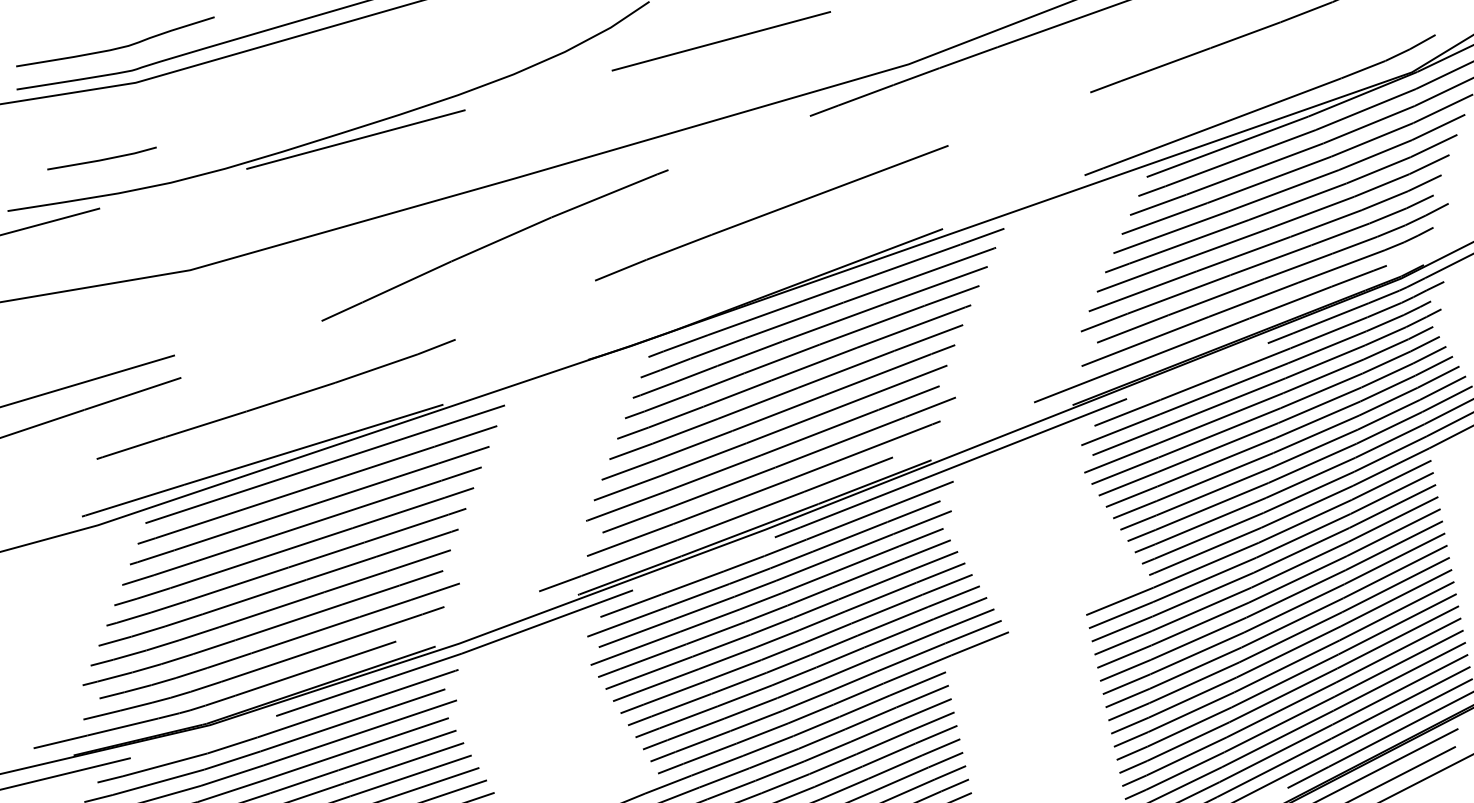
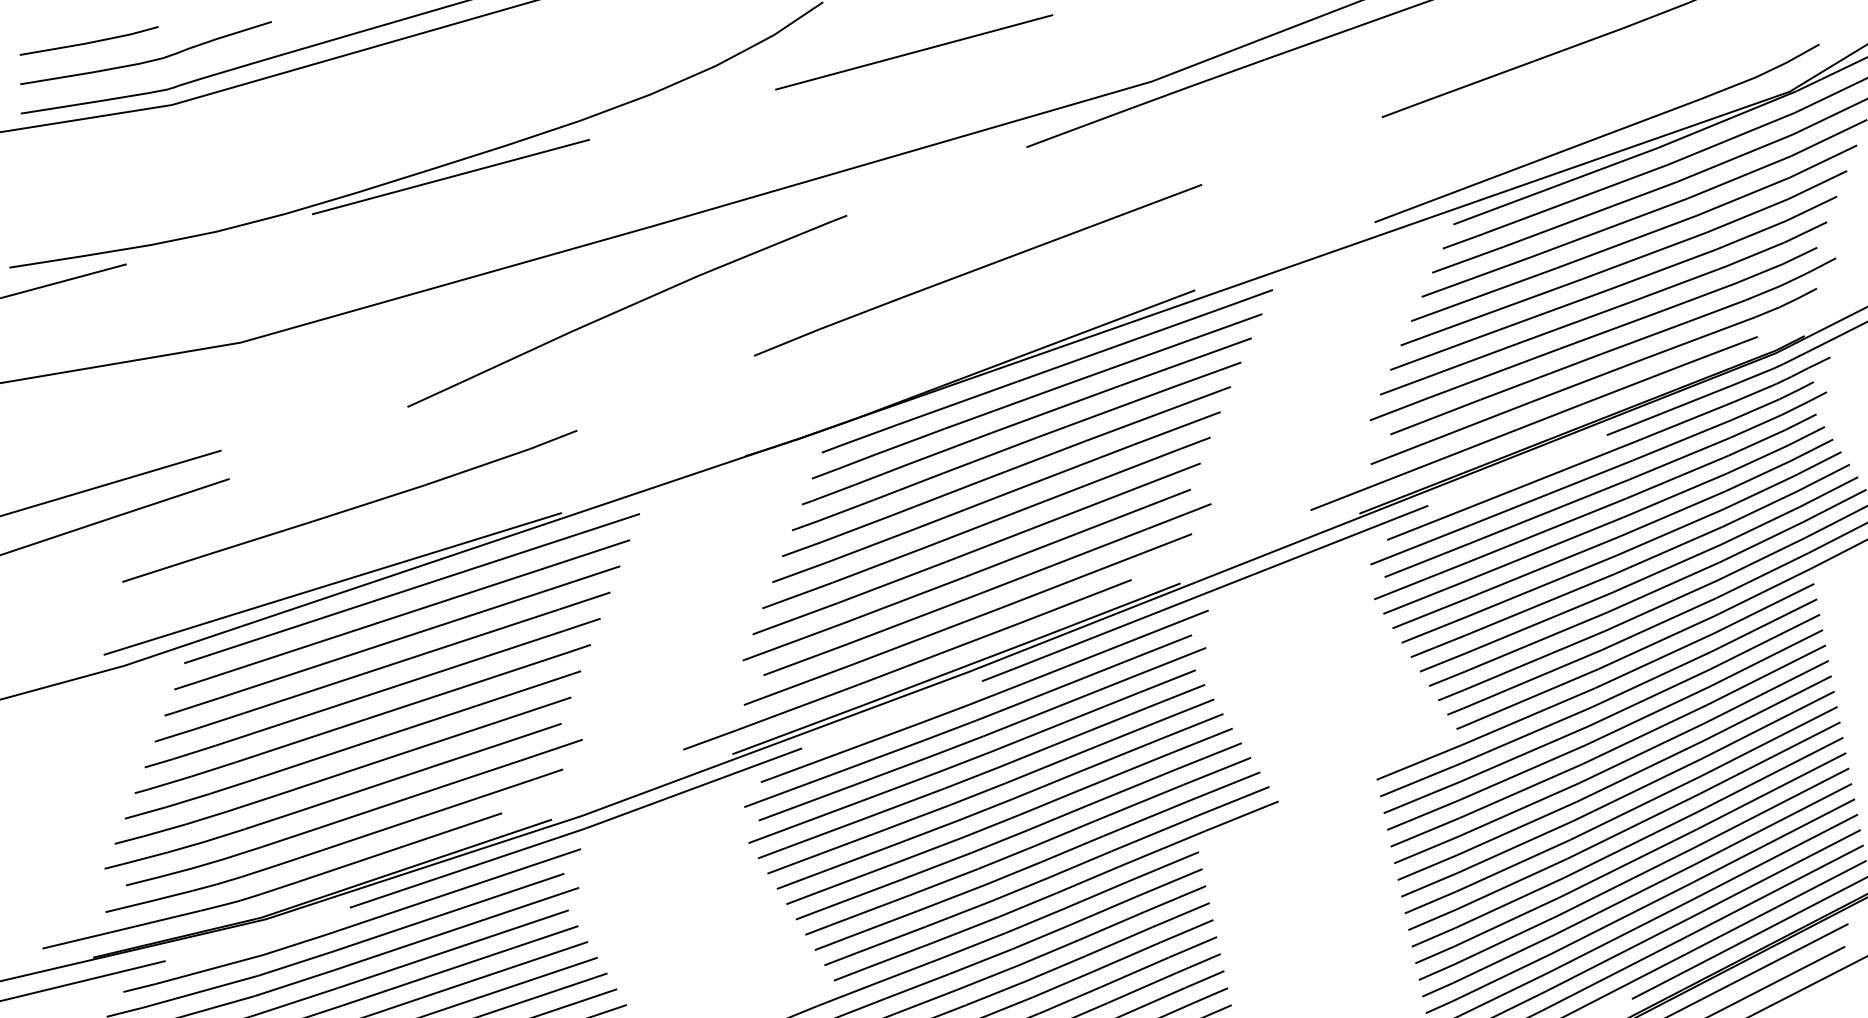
line: (101, 159) -> (88, 42), moved

